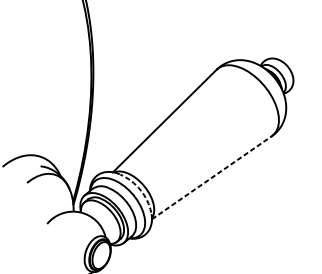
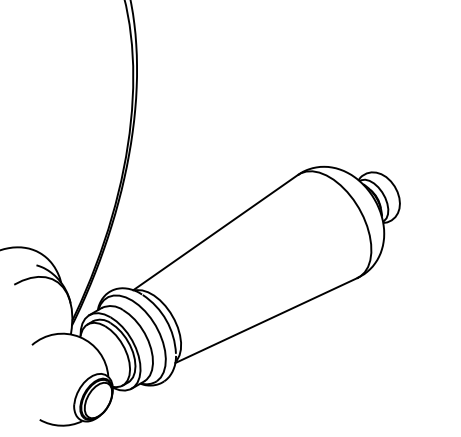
line: (212, 177) -> (266, 320), dashed -> solid
arc: (140, 189) -> (166, 320), dashed -> solid

